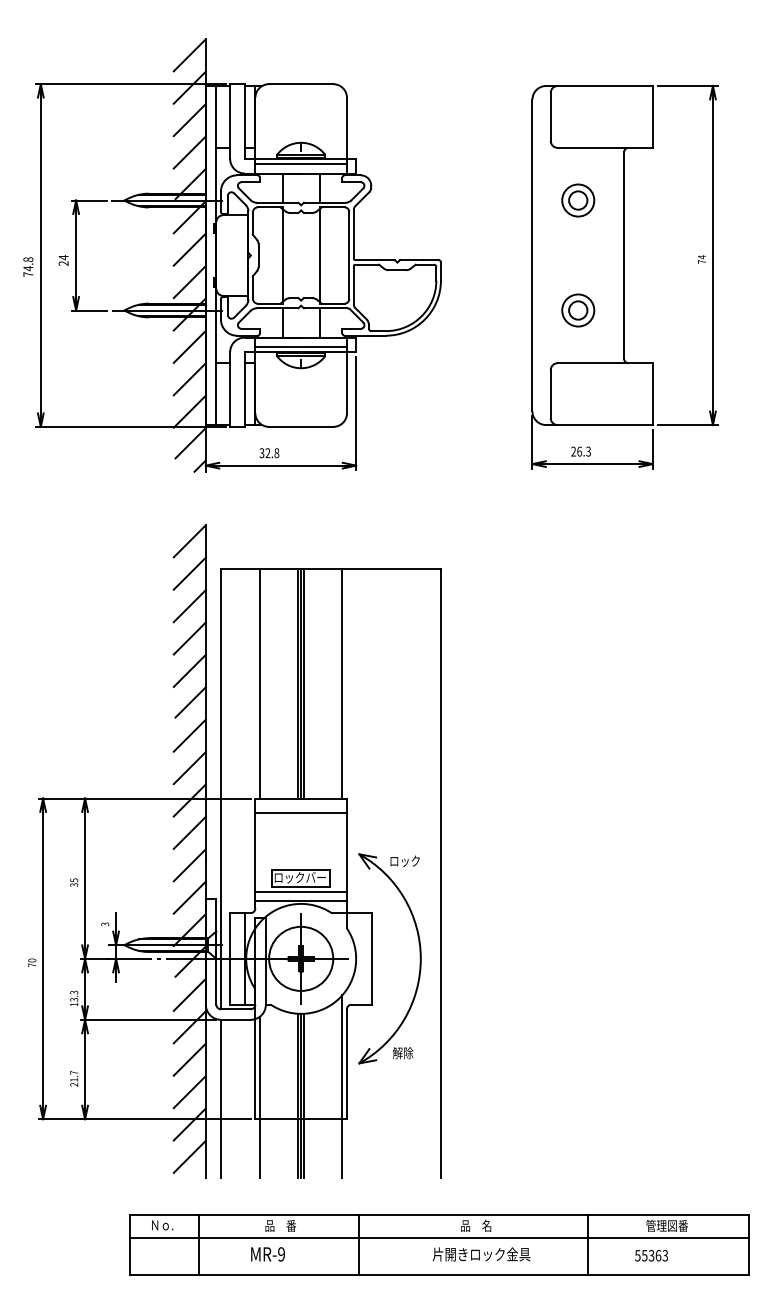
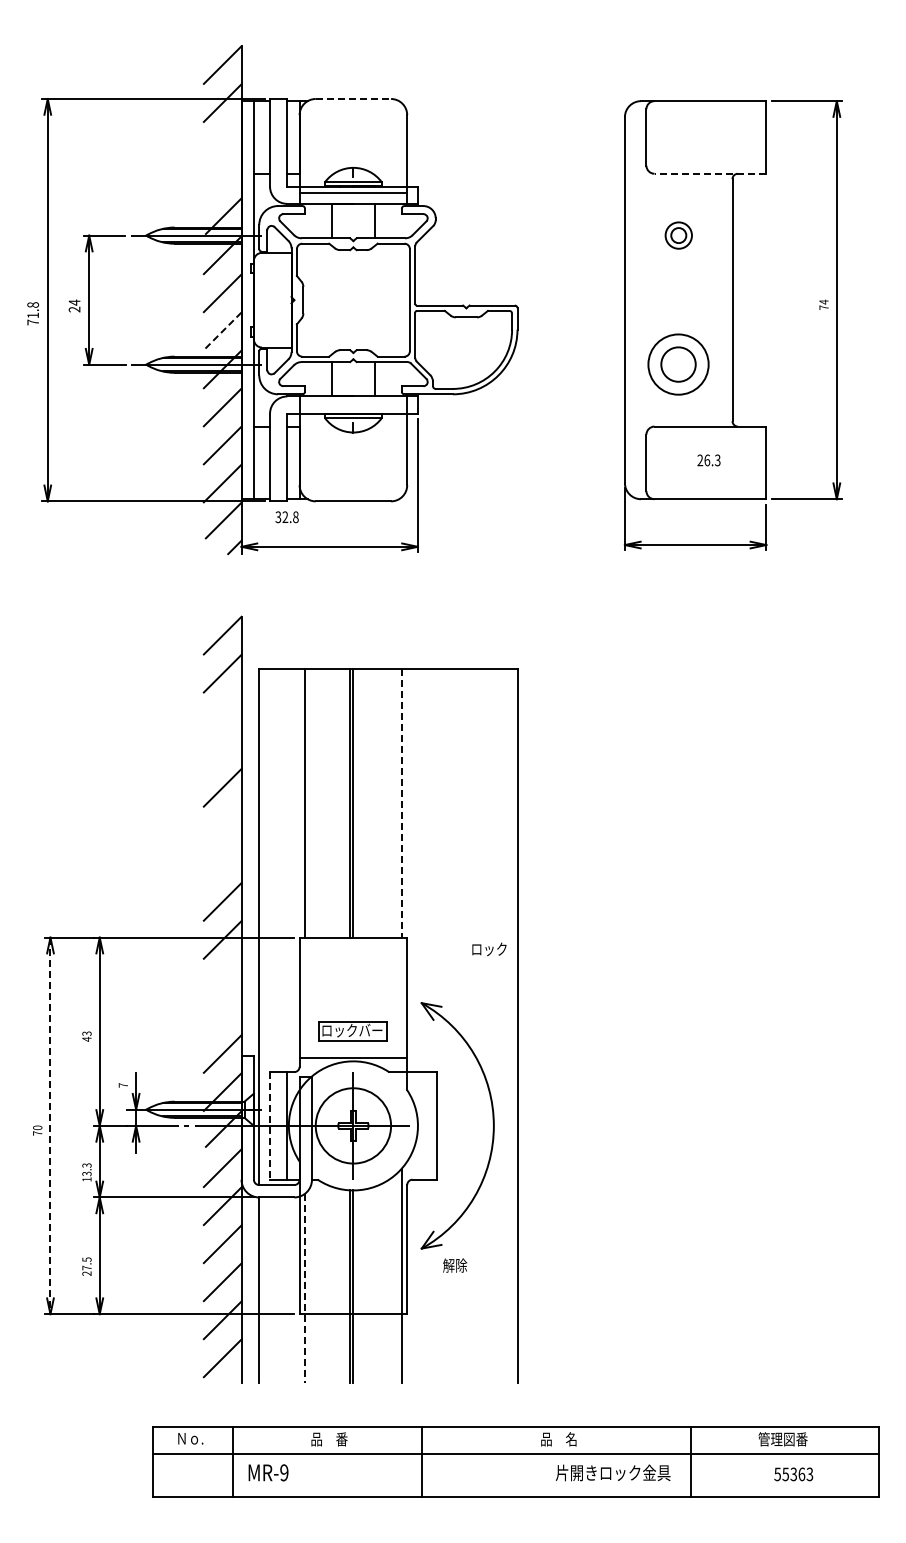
line: (301, 84) -> (353, 99), solid -> dashed
line: (189, 120) -> (222, 141), removed
line: (605, 147) -> (710, 173), solid -> dashed
line: (189, 152) -> (222, 179), removed
part: (578, 200) -> (678, 235), size x0.7
line: (282, 254) -> (331, 299), removed
line: (319, 254) -> (374, 299), removed
text: (27, 268) -> (32, 315), 74.8 -> 71.8
line: (189, 282) -> (222, 331), solid -> dashed
part: (578, 310) -> (678, 364), size x1.6
line: (301, 346) -> (353, 407), removed
text: (580, 451) -> (708, 460), moved
text: (268, 453) -> (286, 517), moved
line: (189, 605) -> (222, 711), removed
line: (189, 638) -> (222, 749), removed
line: (303, 683) -> (356, 802), removed
line: (342, 684) -> (401, 803), solid -> dashed
line: (190, 702) -> (223, 824), removed
line: (189, 735) -> (222, 863), removed
line: (301, 812) -> (353, 954), removed
line: (189, 832) -> (222, 977), removed
text: (405, 861) -> (489, 949), moved
line: (189, 864) -> (222, 1015), removed
text: (73, 882) -> (86, 1036), 35 -> 43
line: (301, 891) -> (353, 1046), removed
text: (105, 924) -> (123, 1085), 3 -> 7
line: (230, 958) -> (270, 1125), solid -> dashed
line: (43, 959) -> (50, 1126), solid -> dashed
text: (403, 1053) -> (455, 1265), moved
text: (73, 1076) -> (86, 1263), 21.7 -> 27.5
line: (303, 1095) -> (356, 1286), removed
line: (260, 1097) -> (305, 1288), solid -> dashed
text: (268, 1254) -> (268, 1472), moved
text: (481, 1254) -> (613, 1472), moved
text: (651, 1255) -> (793, 1474), moved

